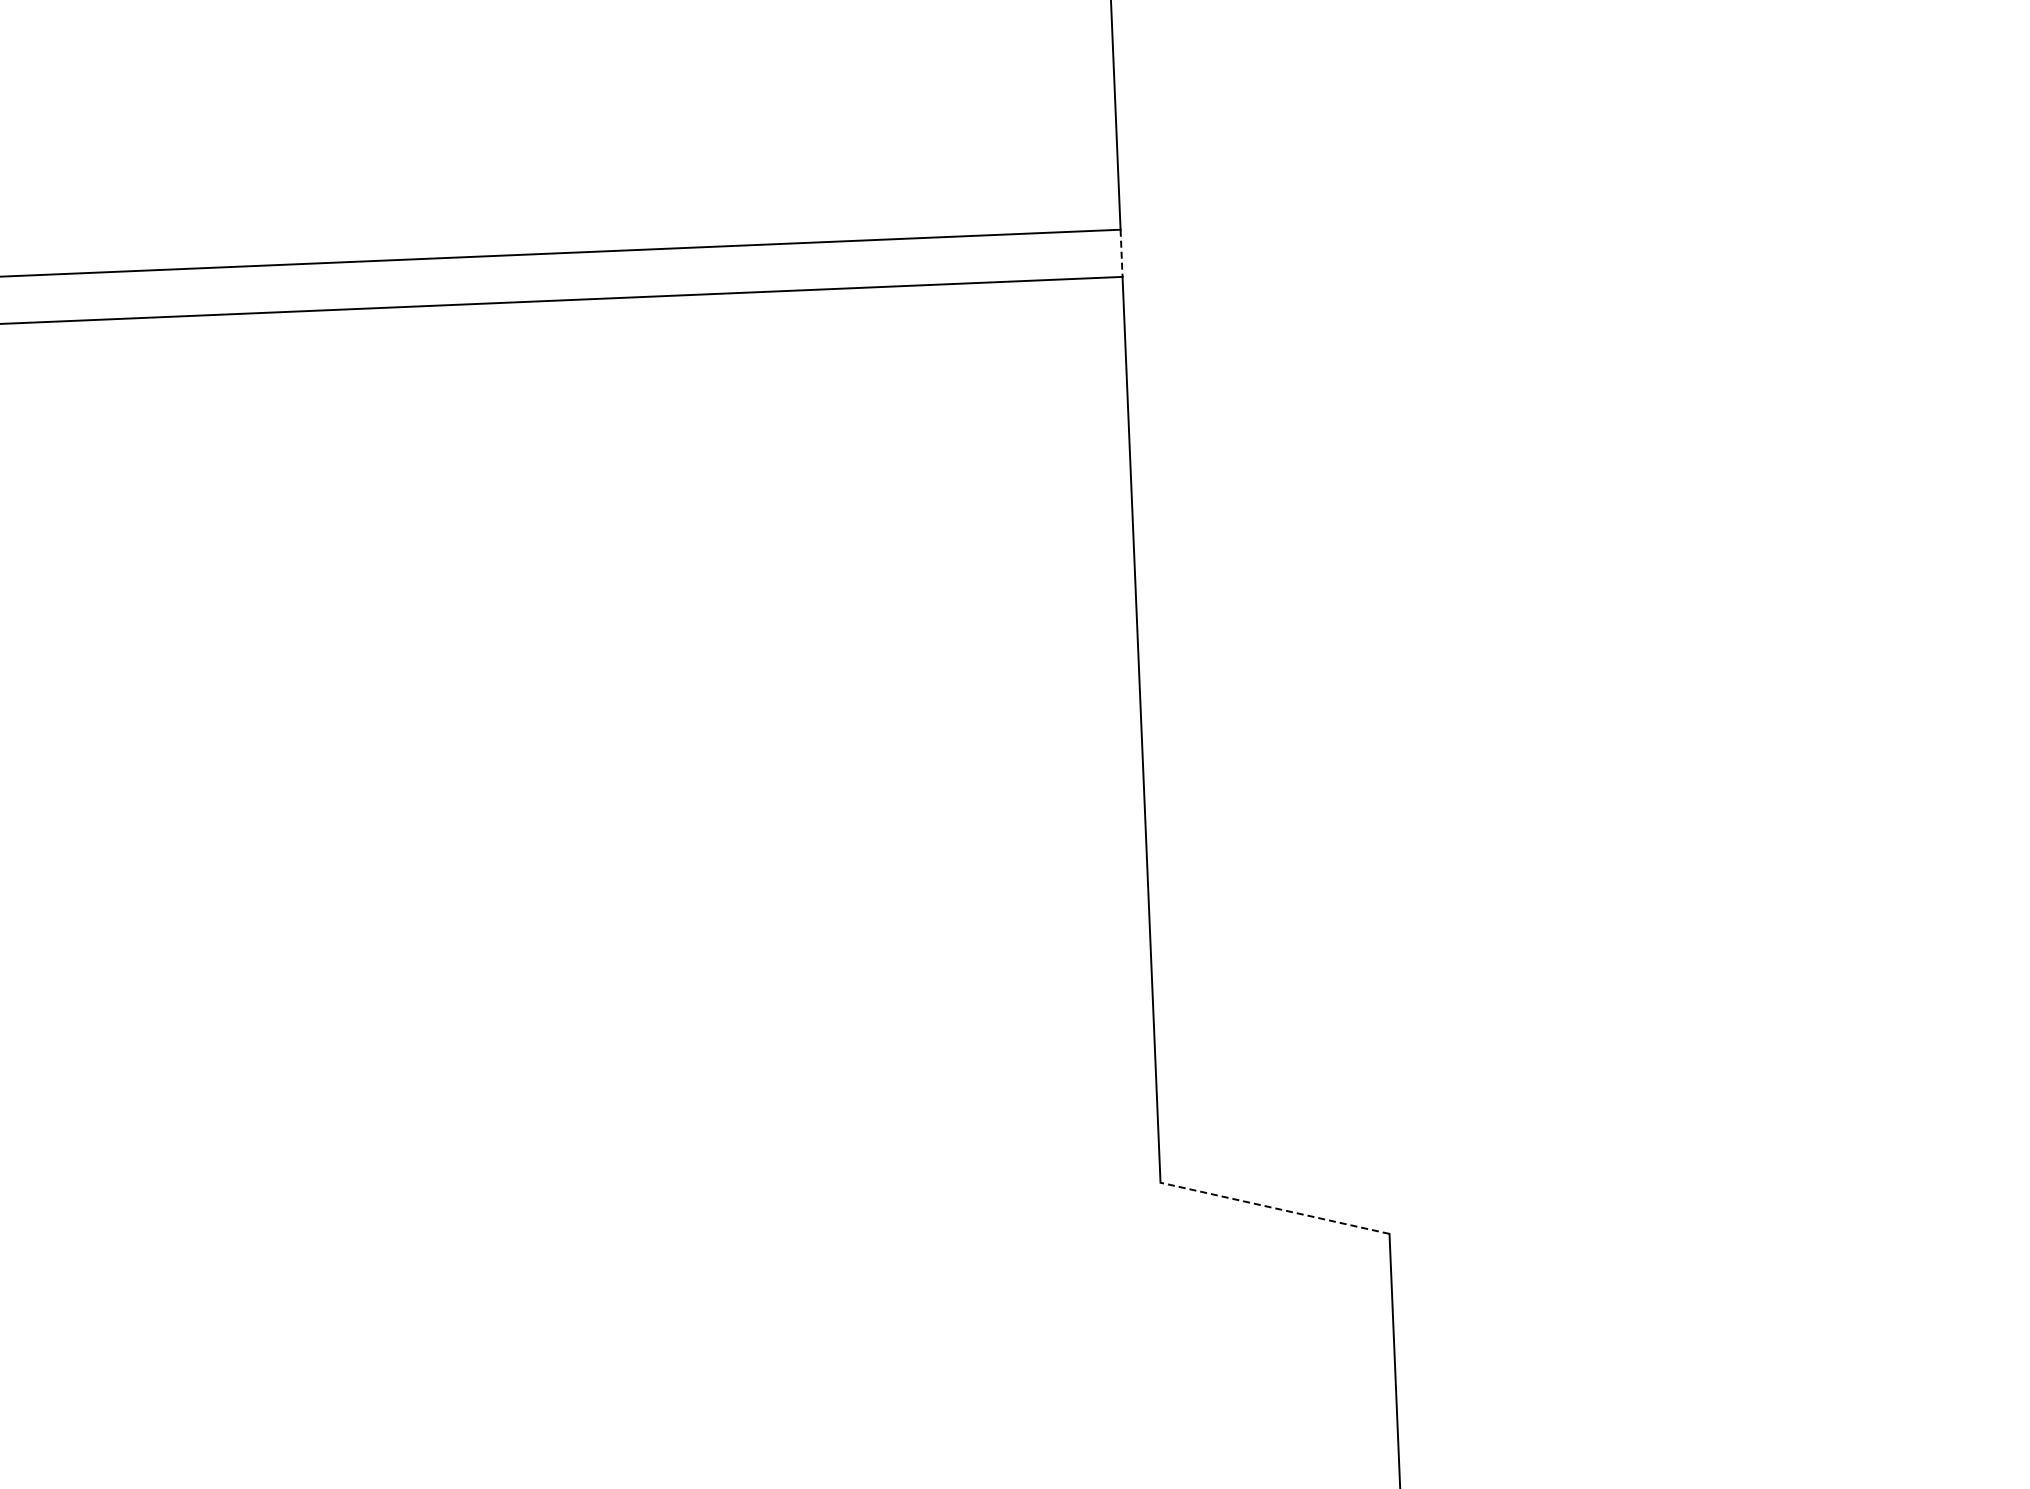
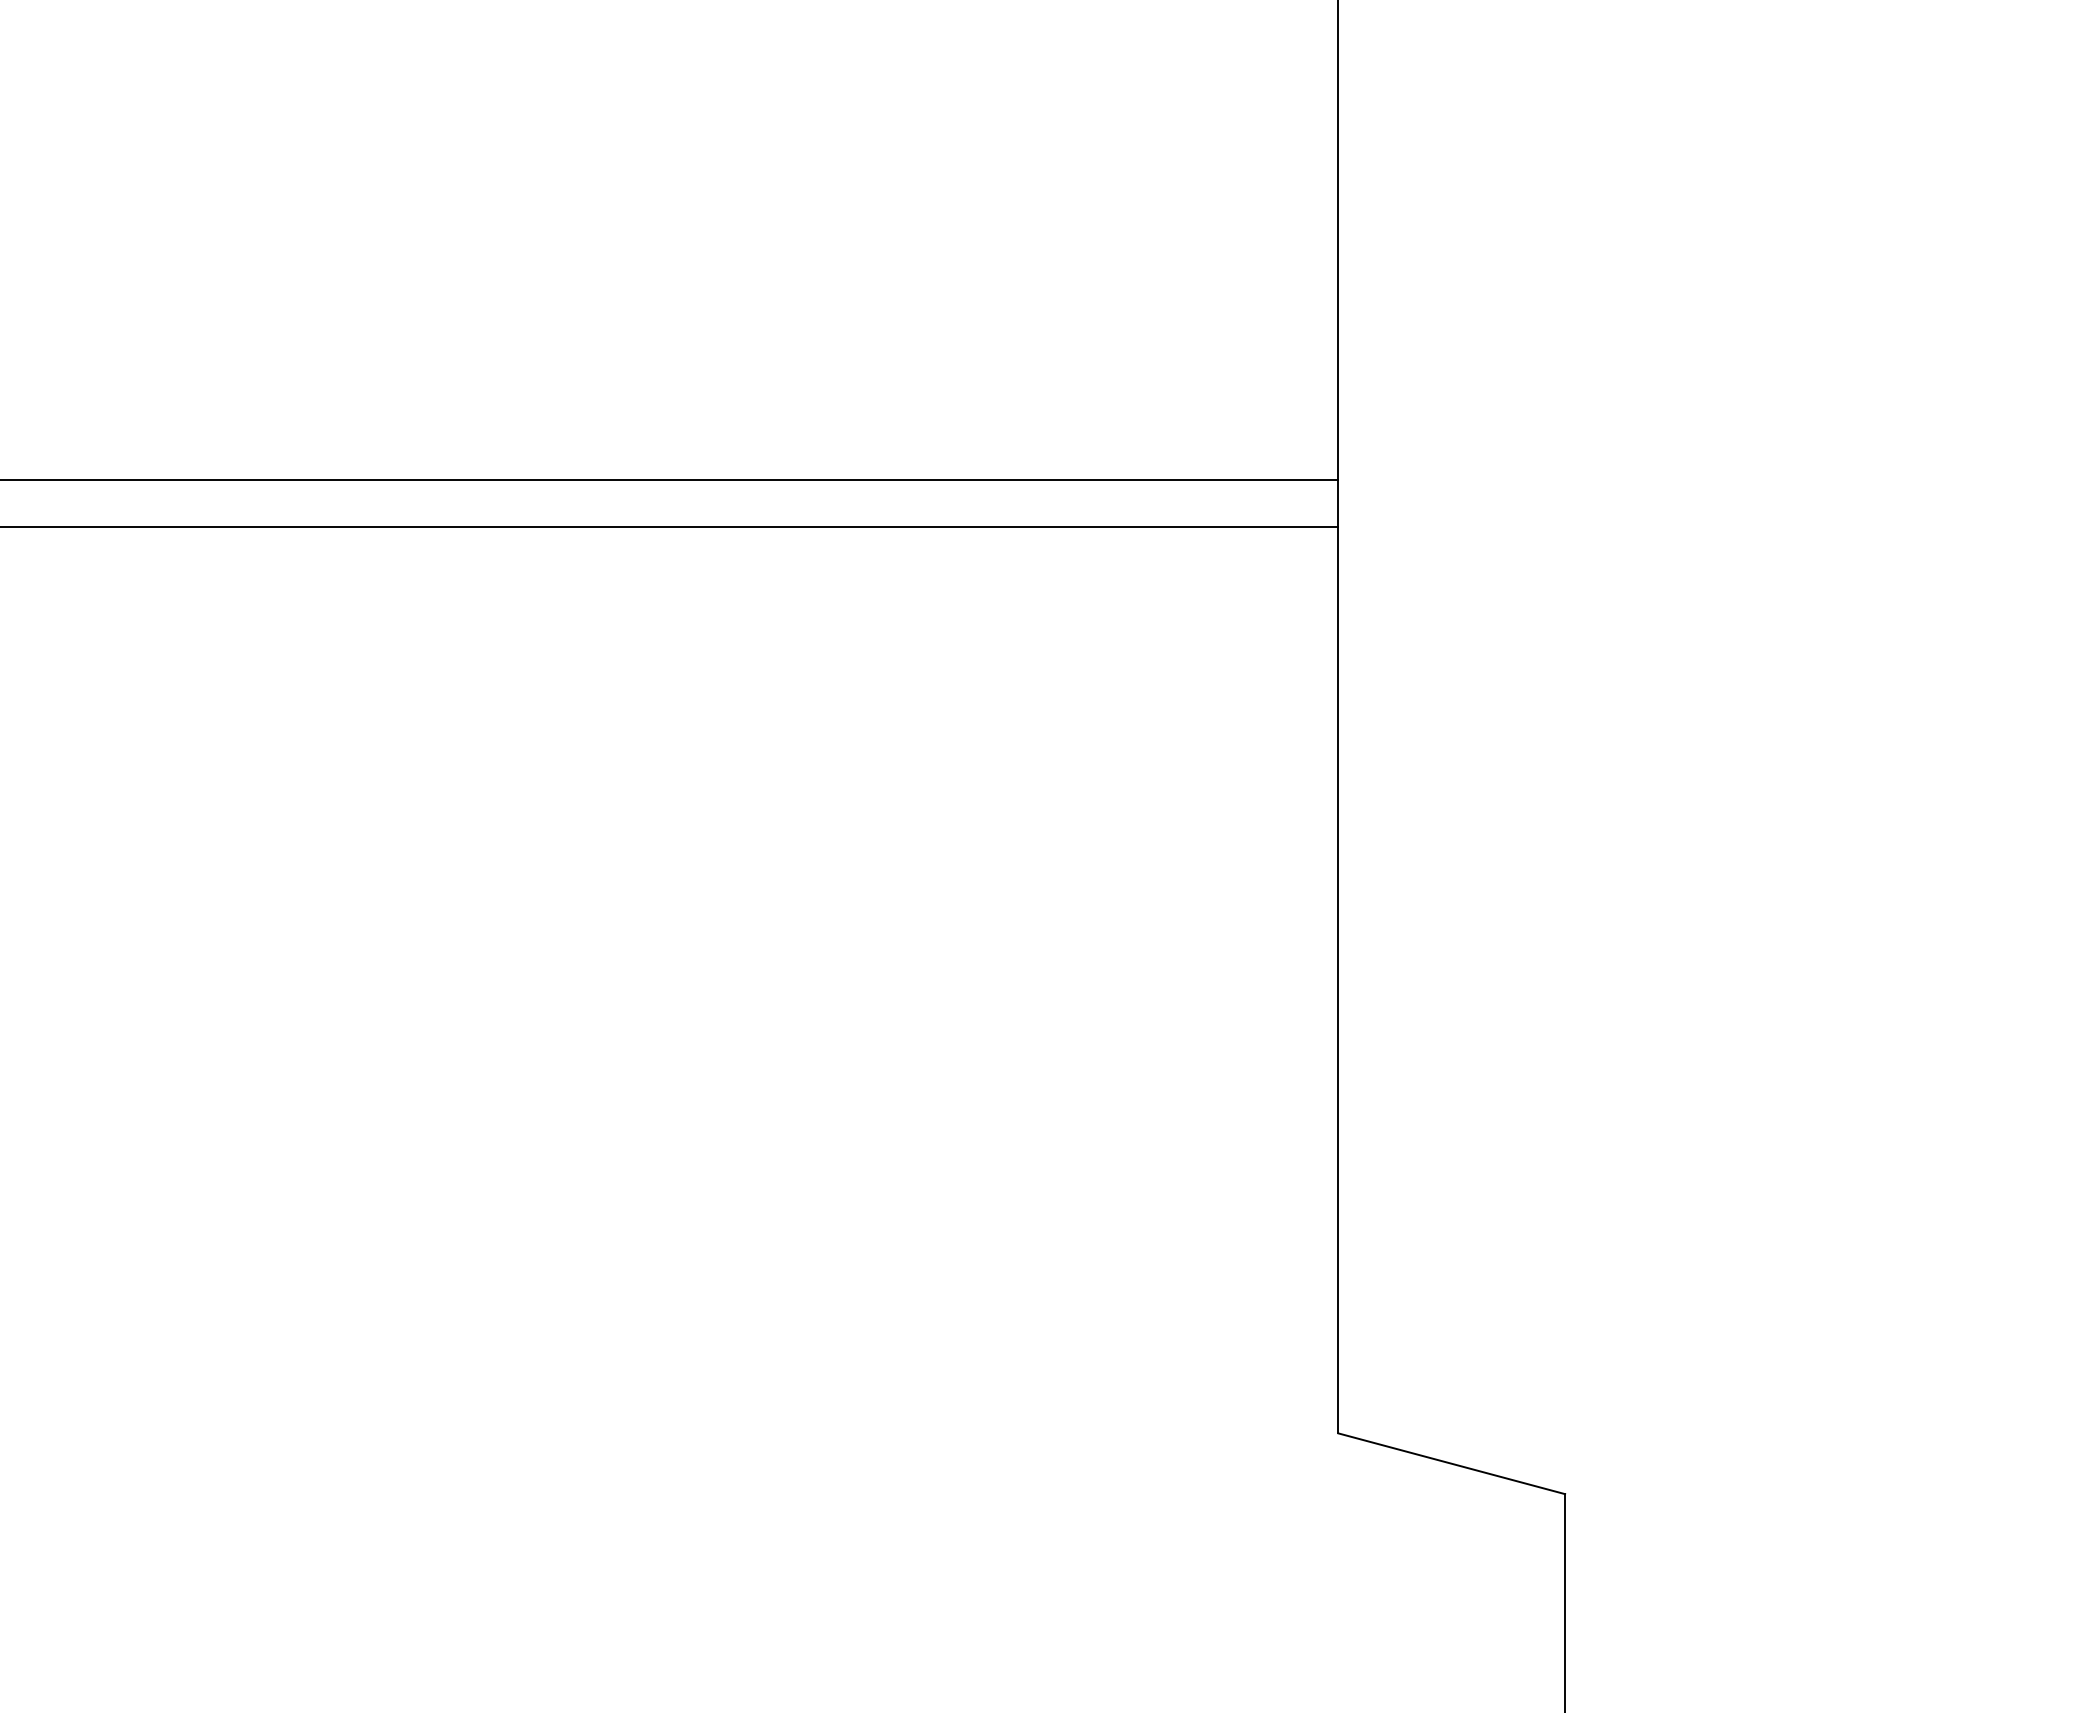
line: (1121, 253) -> (1338, 503), dashed -> solid
line: (1274, 1208) -> (1451, 1463), dashed -> solid

